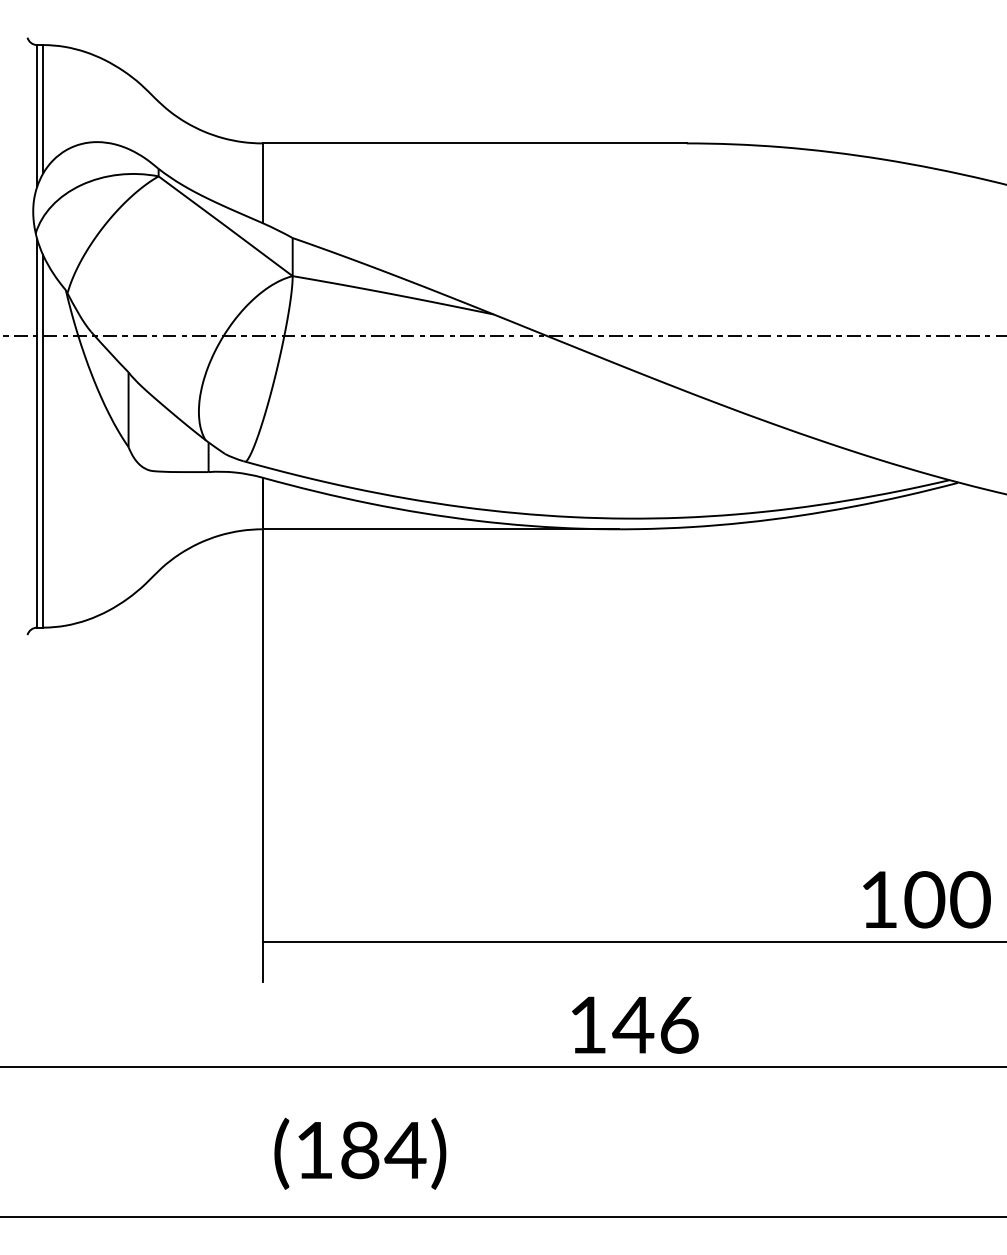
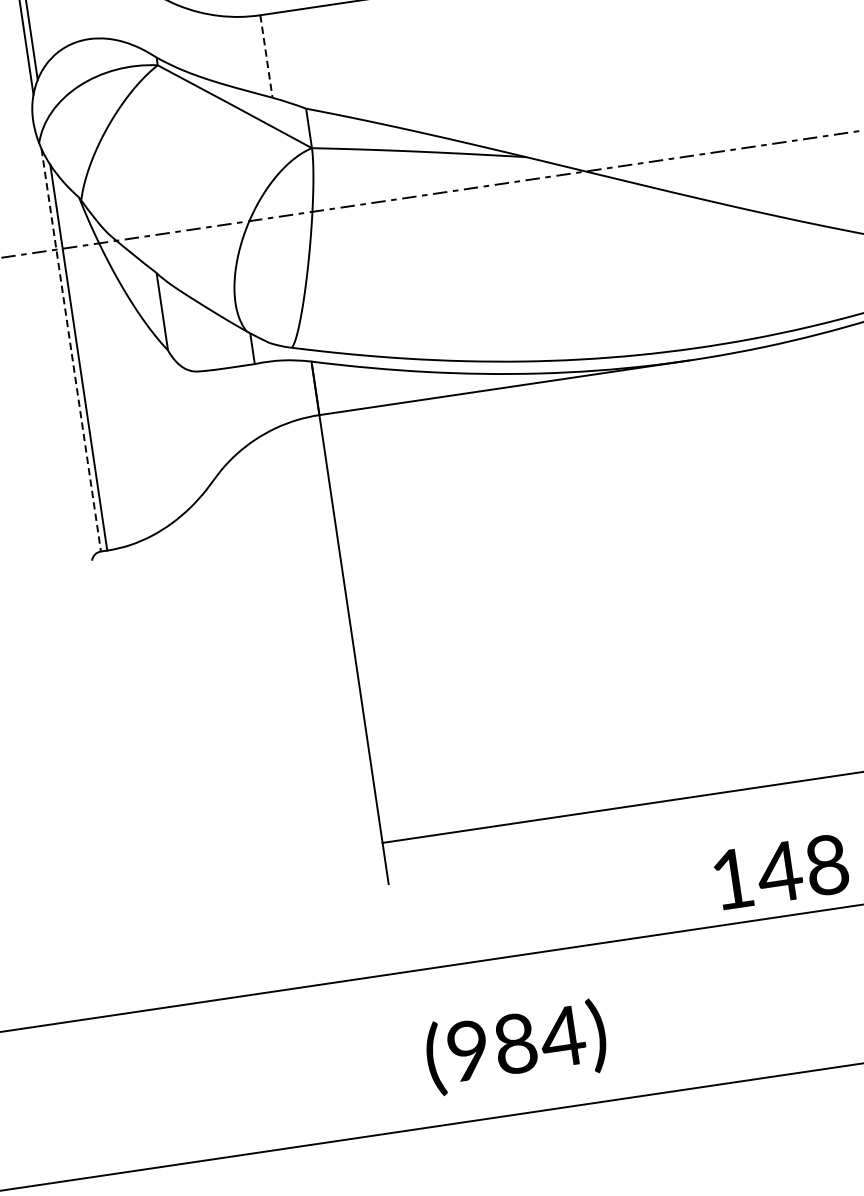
line: (262, 183) -> (266, 56), solid -> dashed
line: (37, 433) -> (71, 350), solid -> dashed
text: (679, 1024) -> (827, 864), 146 -> 148
text: (314, 1149) -> (468, 1049), (184) -> (984)

